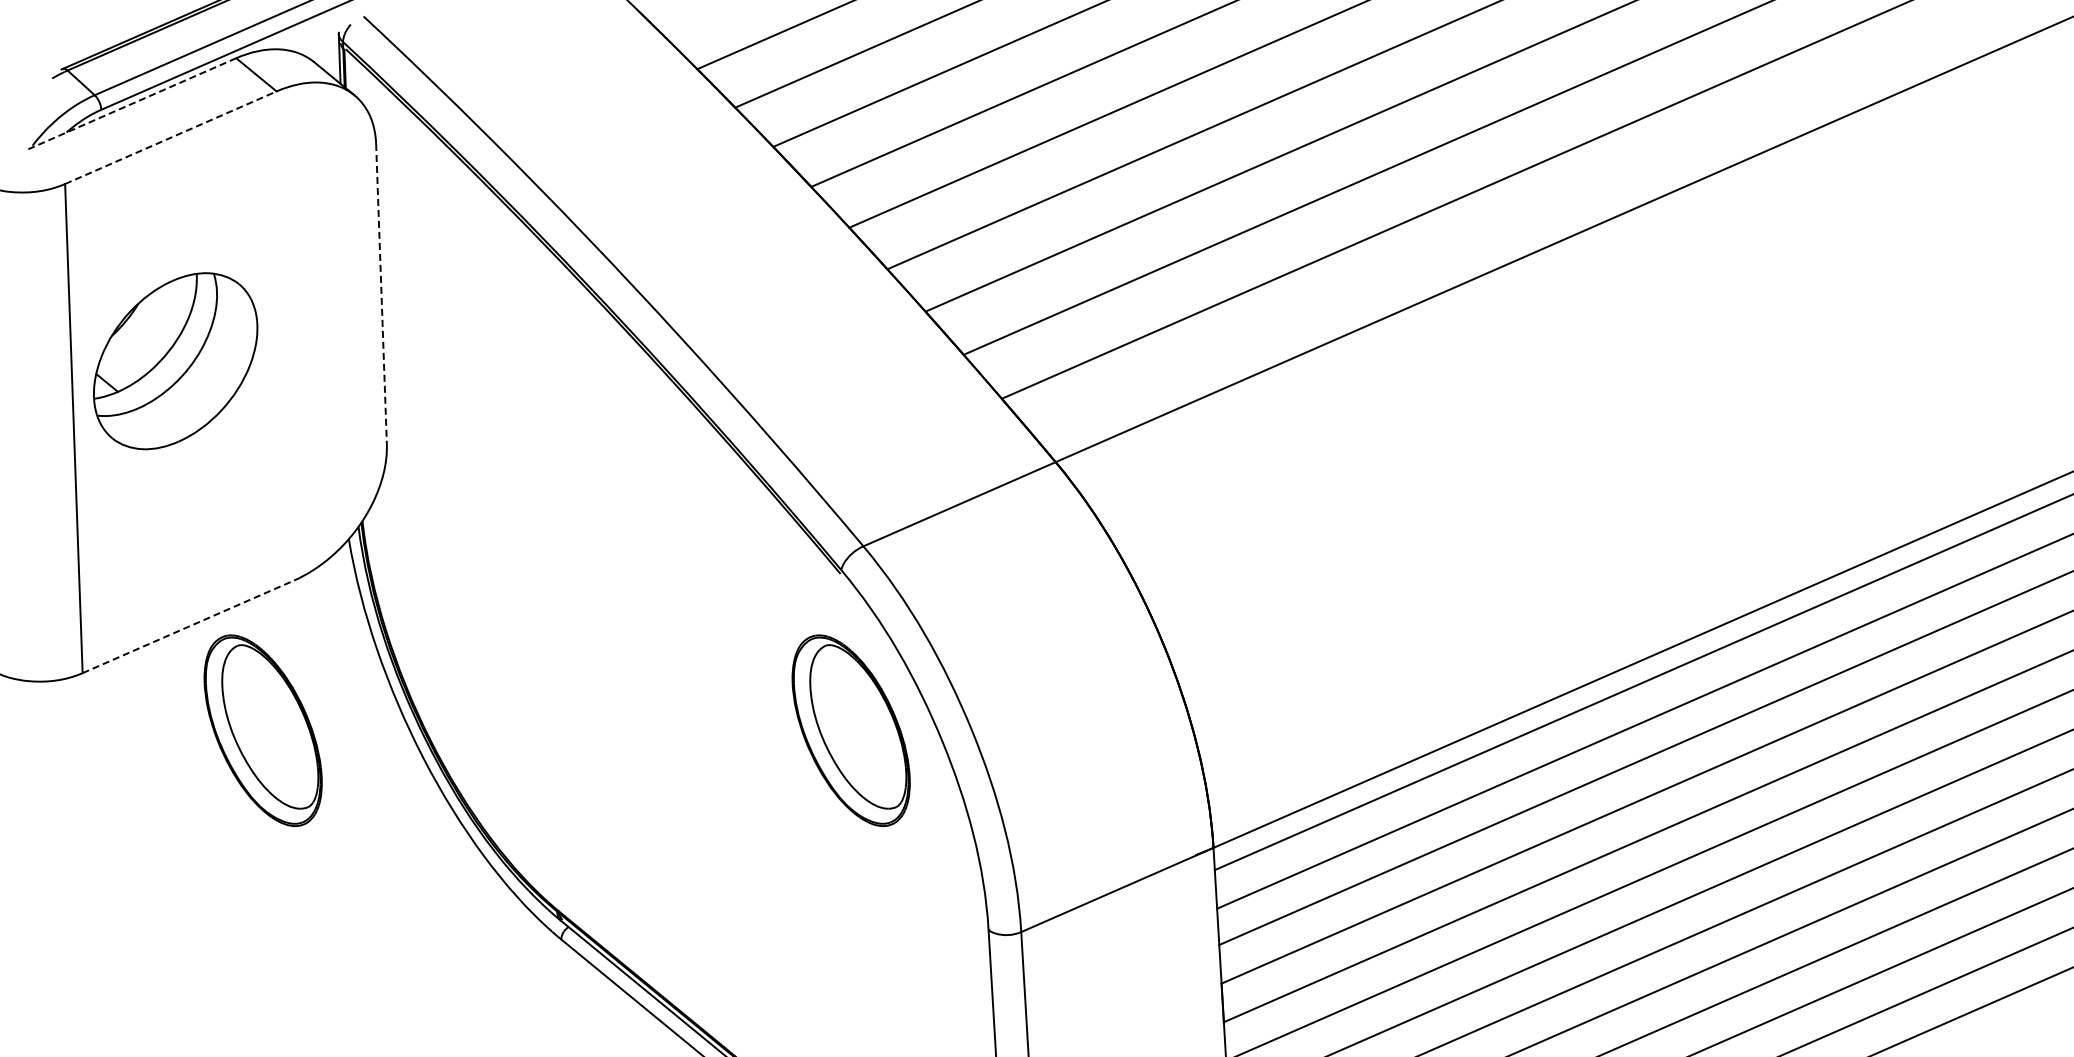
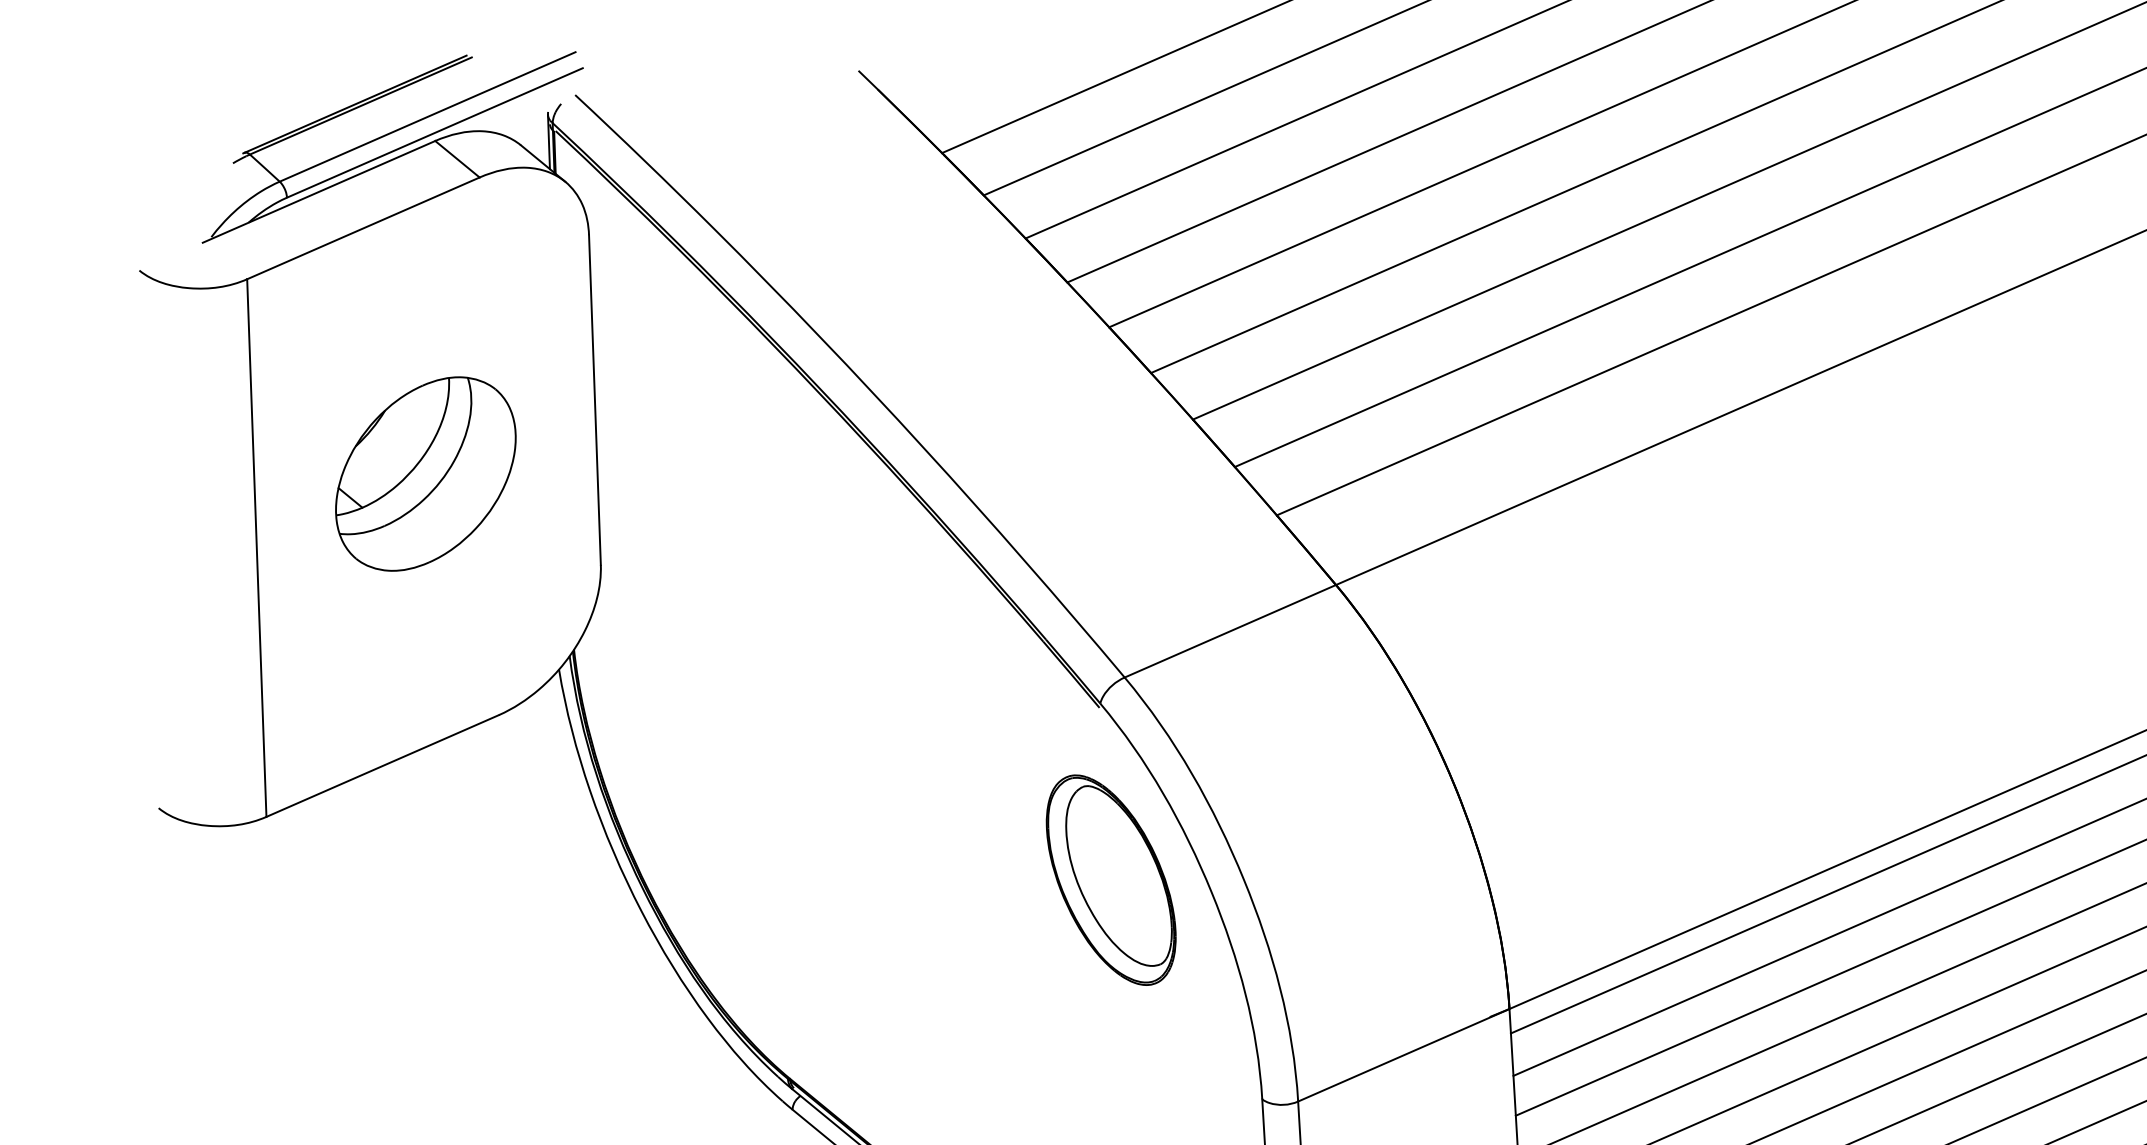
line: (130, 104) -> (319, 191), dashed -> solid
line: (171, 137) -> (364, 228), dashed -> solid
line: (381, 294) -> (594, 400), dashed -> solid
part: (175, 361) -> (425, 474), moved
line: (188, 626) -> (382, 765), dashed -> solid
part: (262, 730) -> (464, 879), removed

